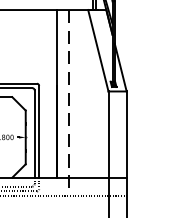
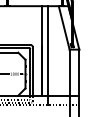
line: (68, 102) -> (48, 55), dashed -> solid

